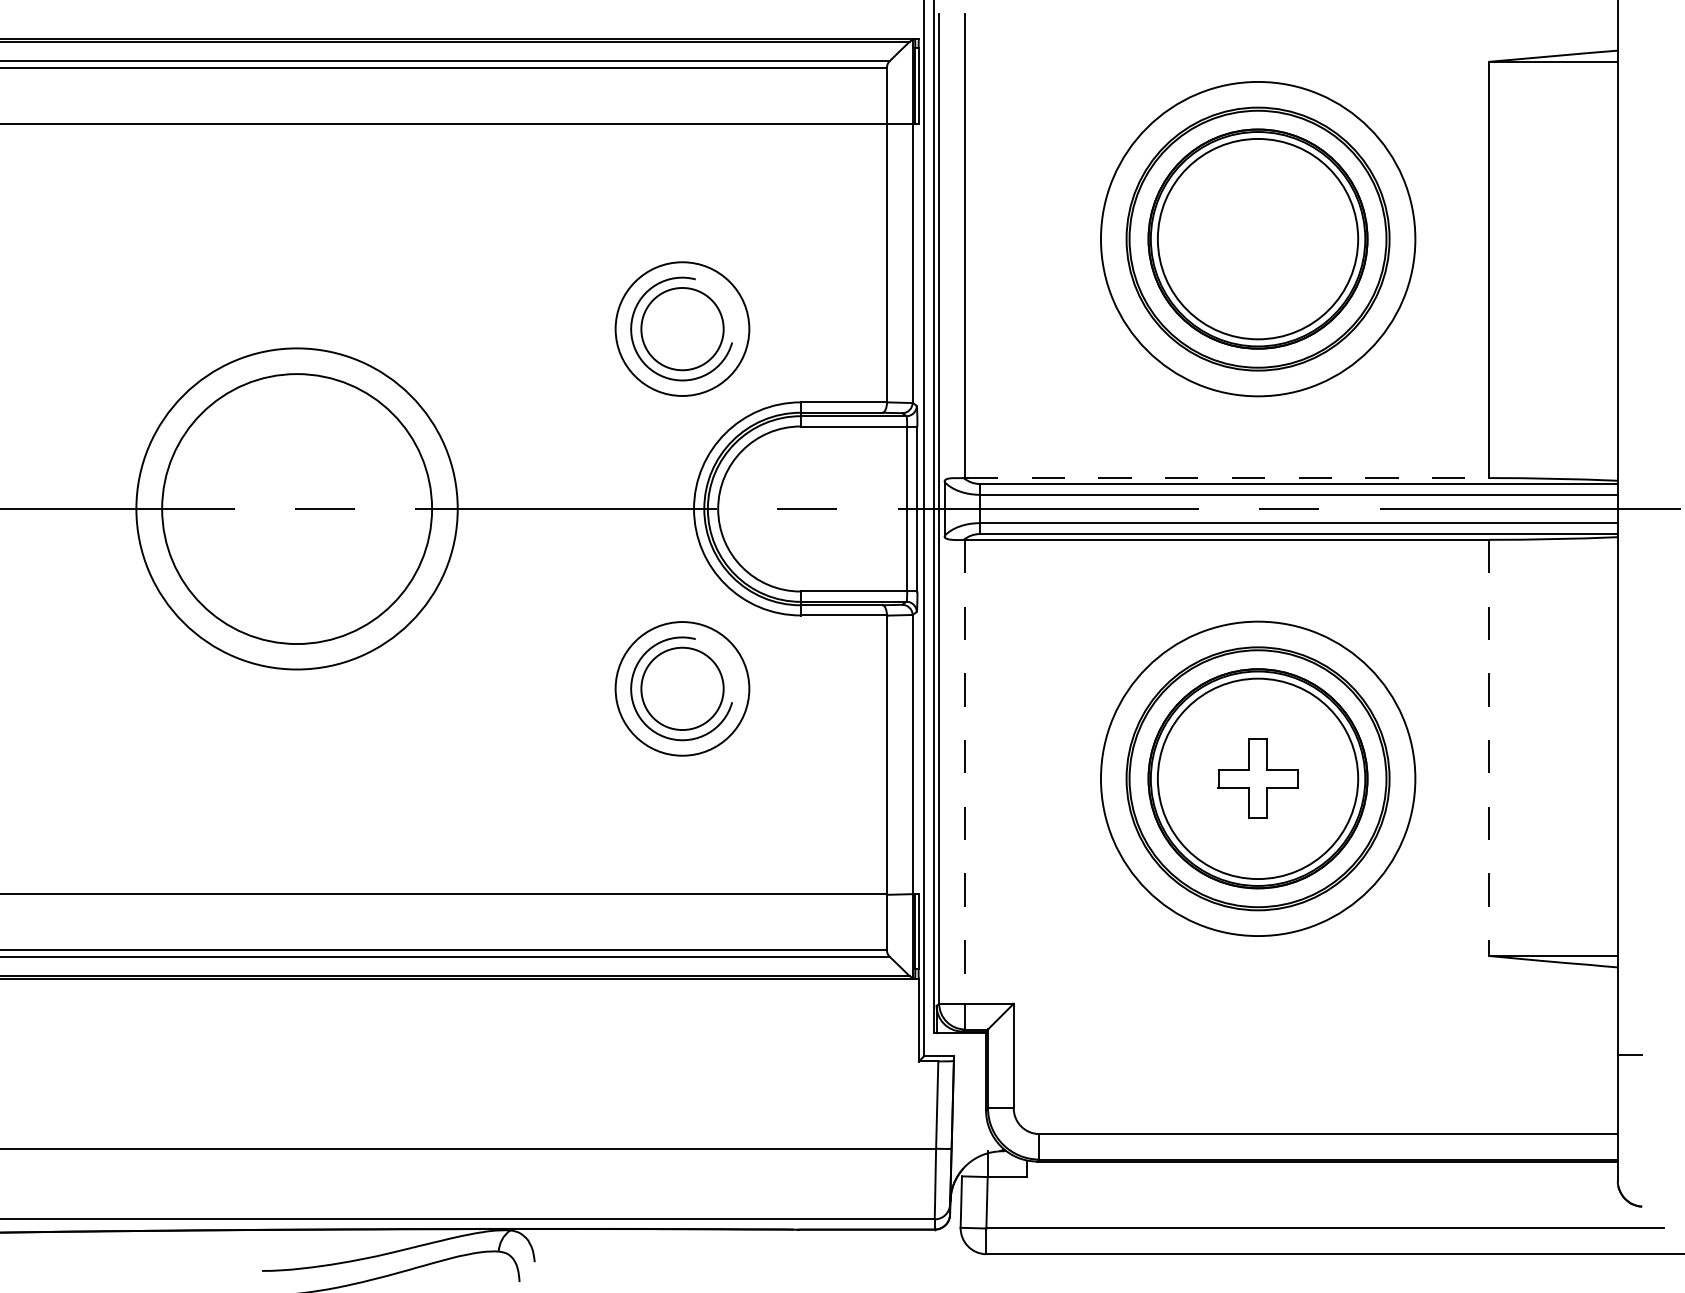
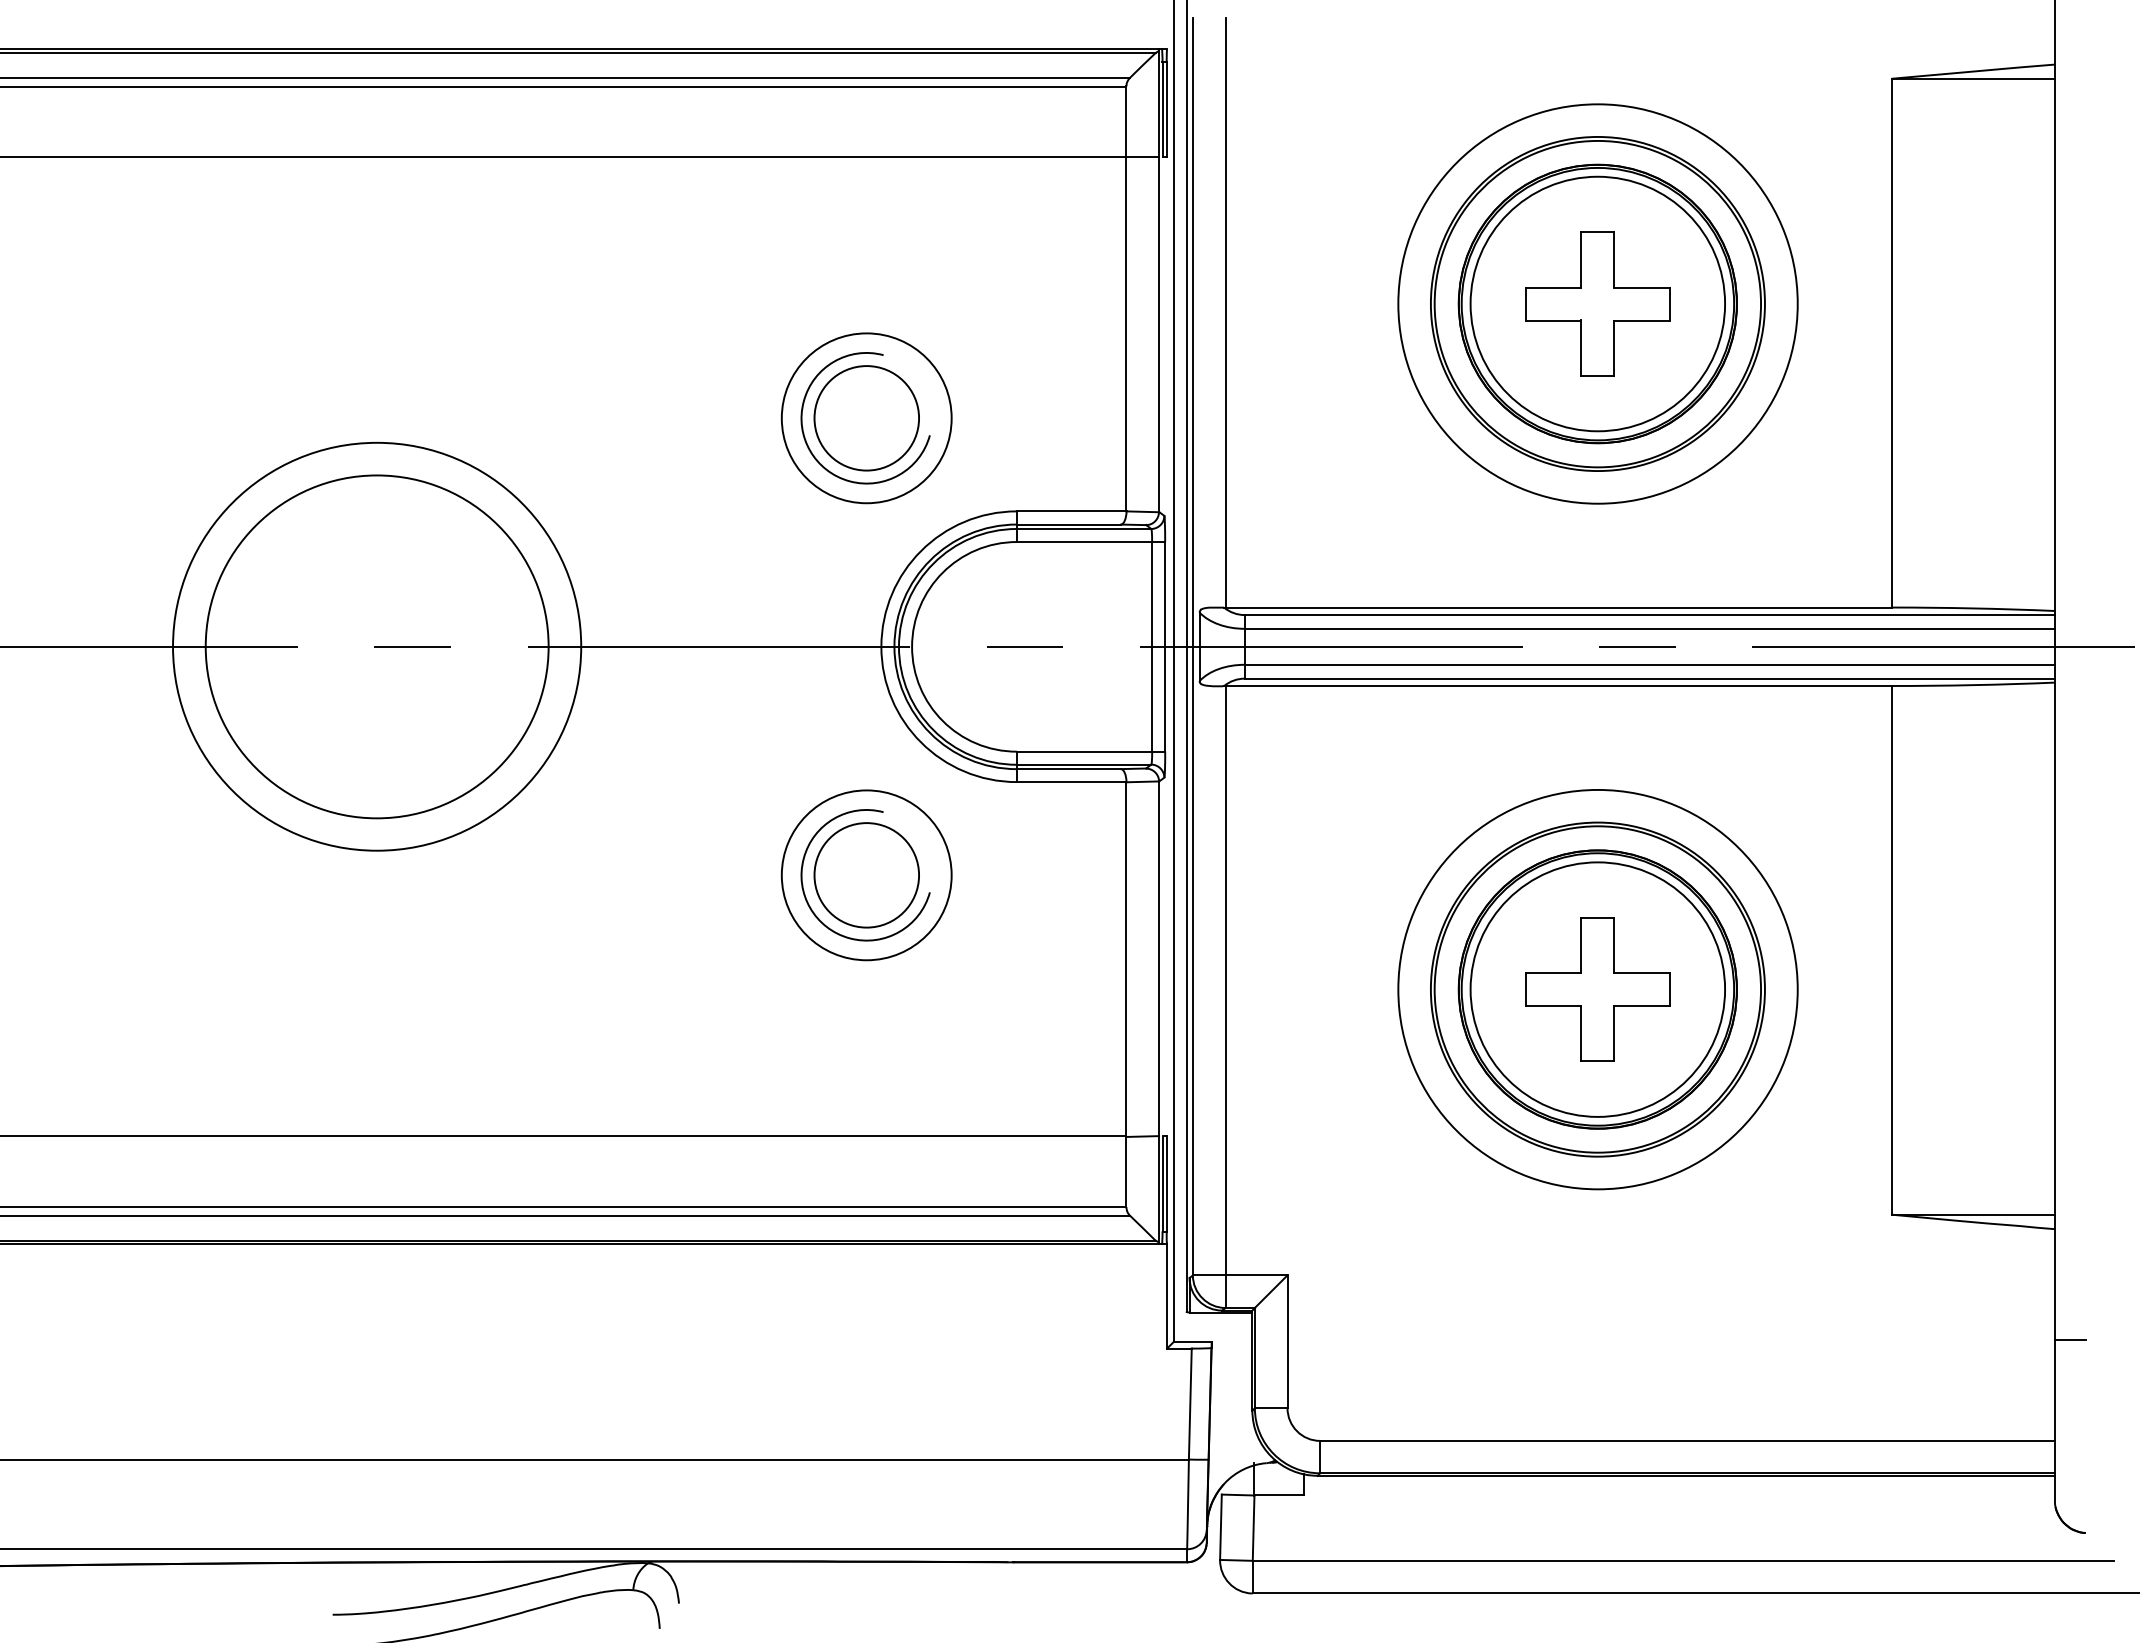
part: (1257, 238) -> (1597, 303), added
line: (1227, 478) -> (1559, 607), dashed -> solid
line: (1489, 748) -> (1891, 950), dashed -> solid
line: (964, 771) -> (1225, 980), dashed -> solid
part: (1257, 778) -> (1597, 989), size x1.43

